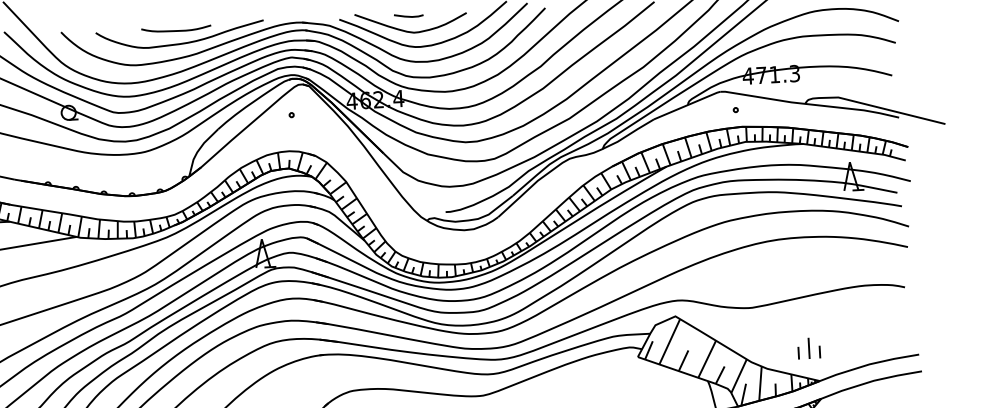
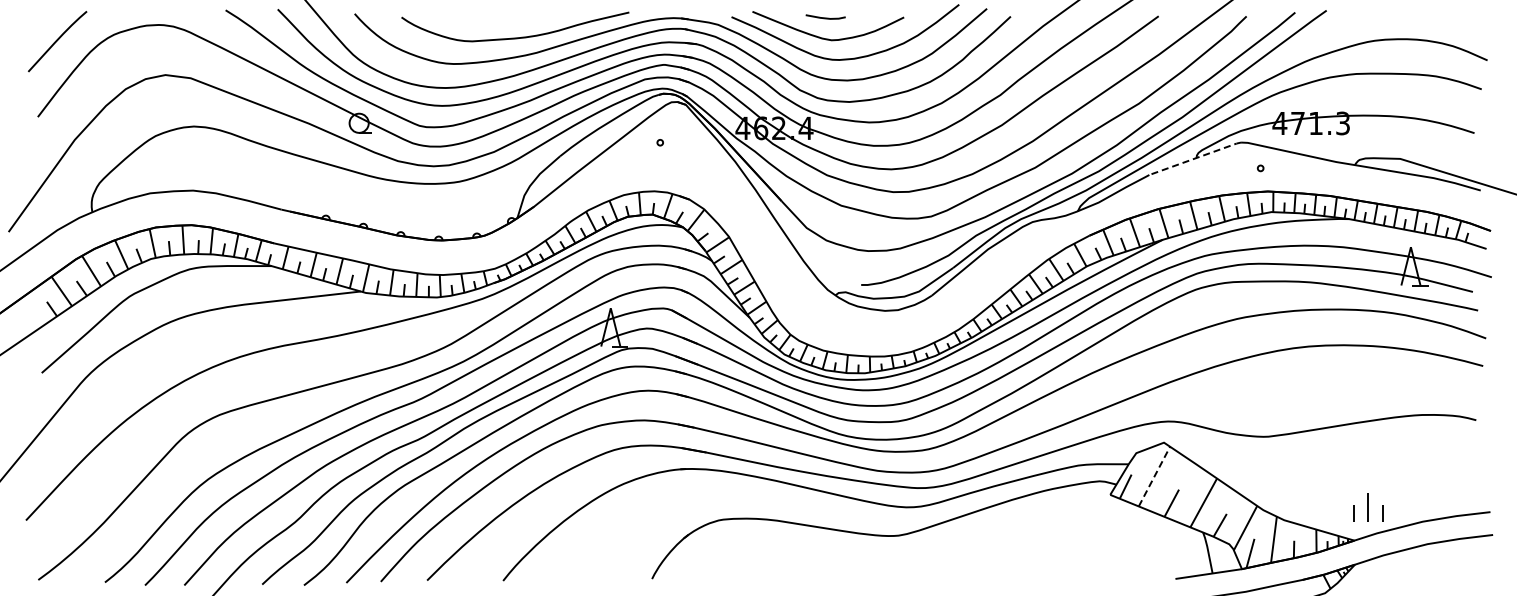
curve: (176, 30) -> (510, 19), removed
line: (687, 105) -> (1195, 158), solid -> dashed
line: (669, 341) -> (1154, 476), solid -> dashed
part: (809, 348) -> (1368, 507), moved

